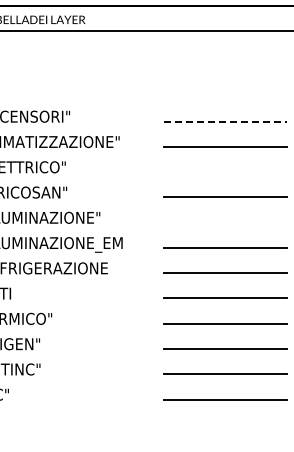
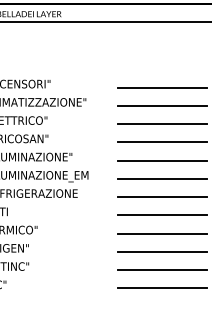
line: (225, 121) -> (162, 87), dashed -> solid
line: (224, 172) -> (161, 124), added
line: (224, 222) -> (161, 160), added

